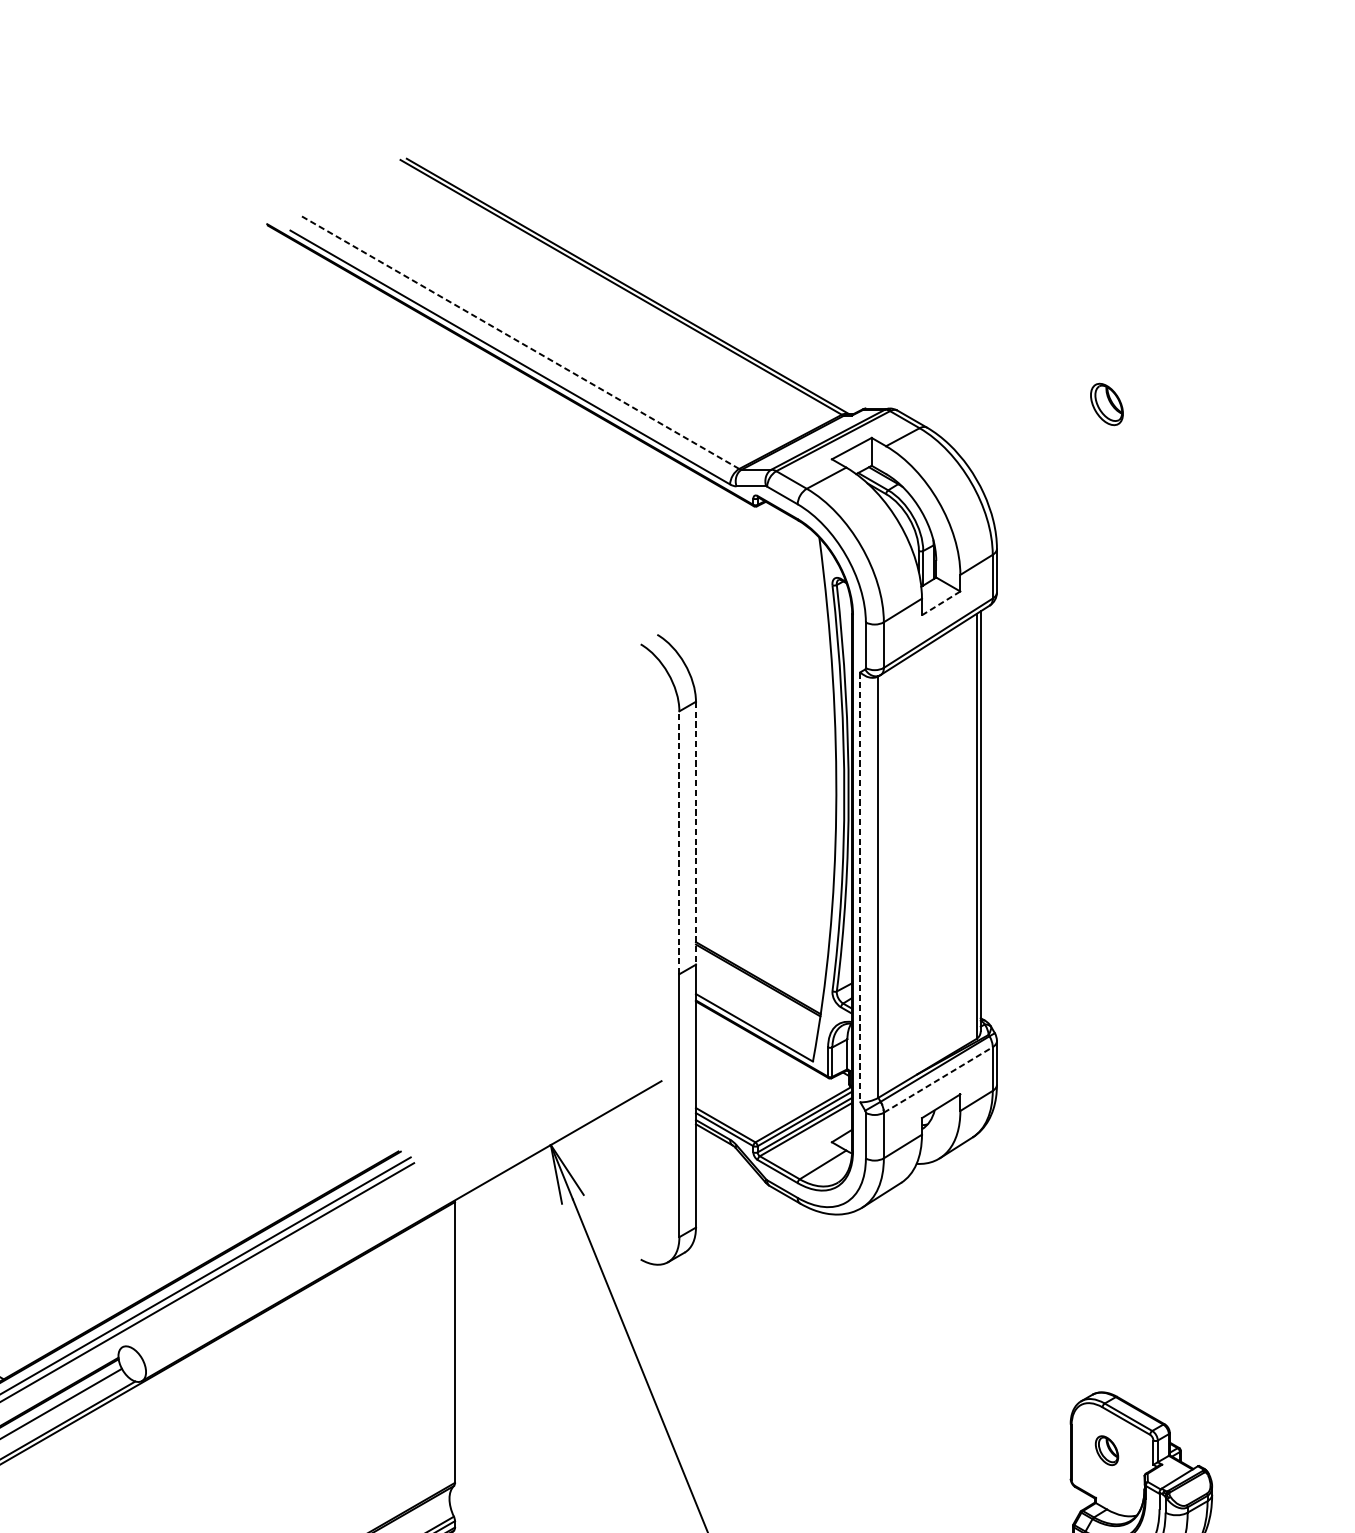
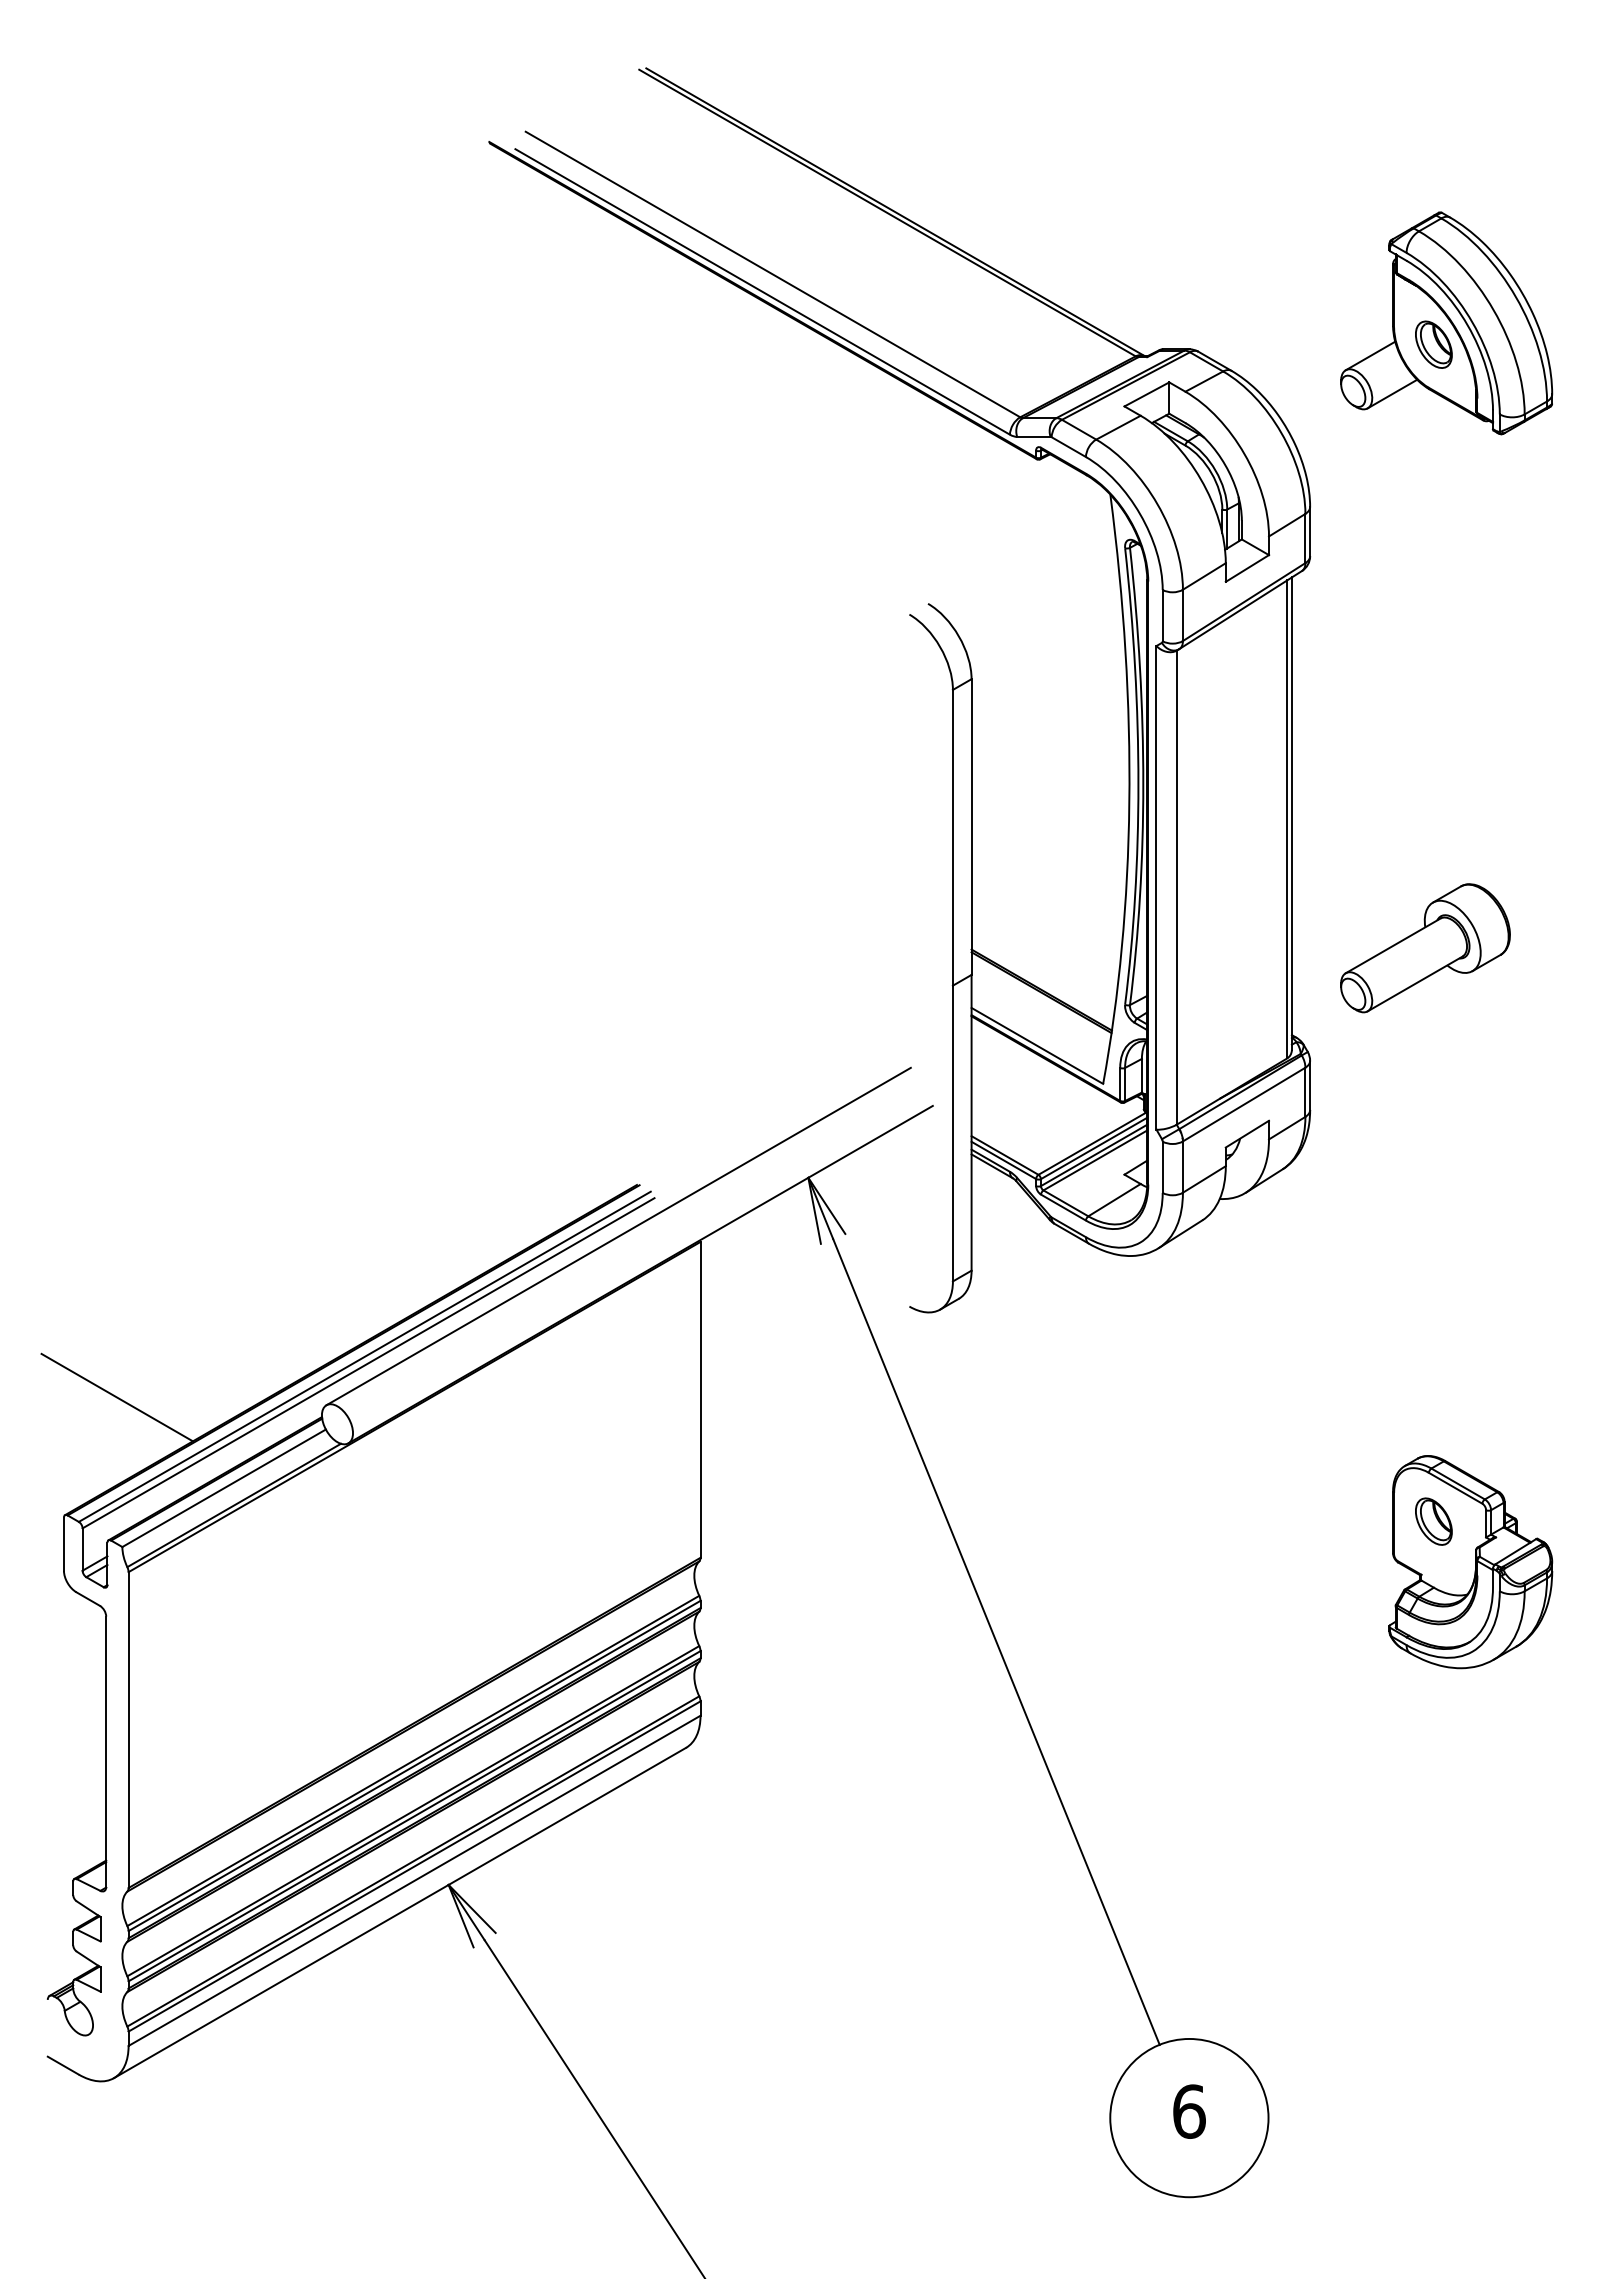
line: (519, 342) -> (773, 274), dashed -> solid
part: (1118, 385) -> (1446, 323), added
line: (940, 603) -> (1246, 568), dashed -> solid
line: (695, 833) -> (971, 827), dashed -> solid
line: (679, 842) -> (952, 837), dashed -> solid
line: (860, 886) -> (1156, 887), dashed -> solid
part: (1099, 941) -> (1425, 948), added
line: (938, 1079) -> (1244, 1104), dashed -> solid
line: (382, 1197) -> (618, 1236), added
part: (1106, 1450) -> (1433, 1521), size x1.43

